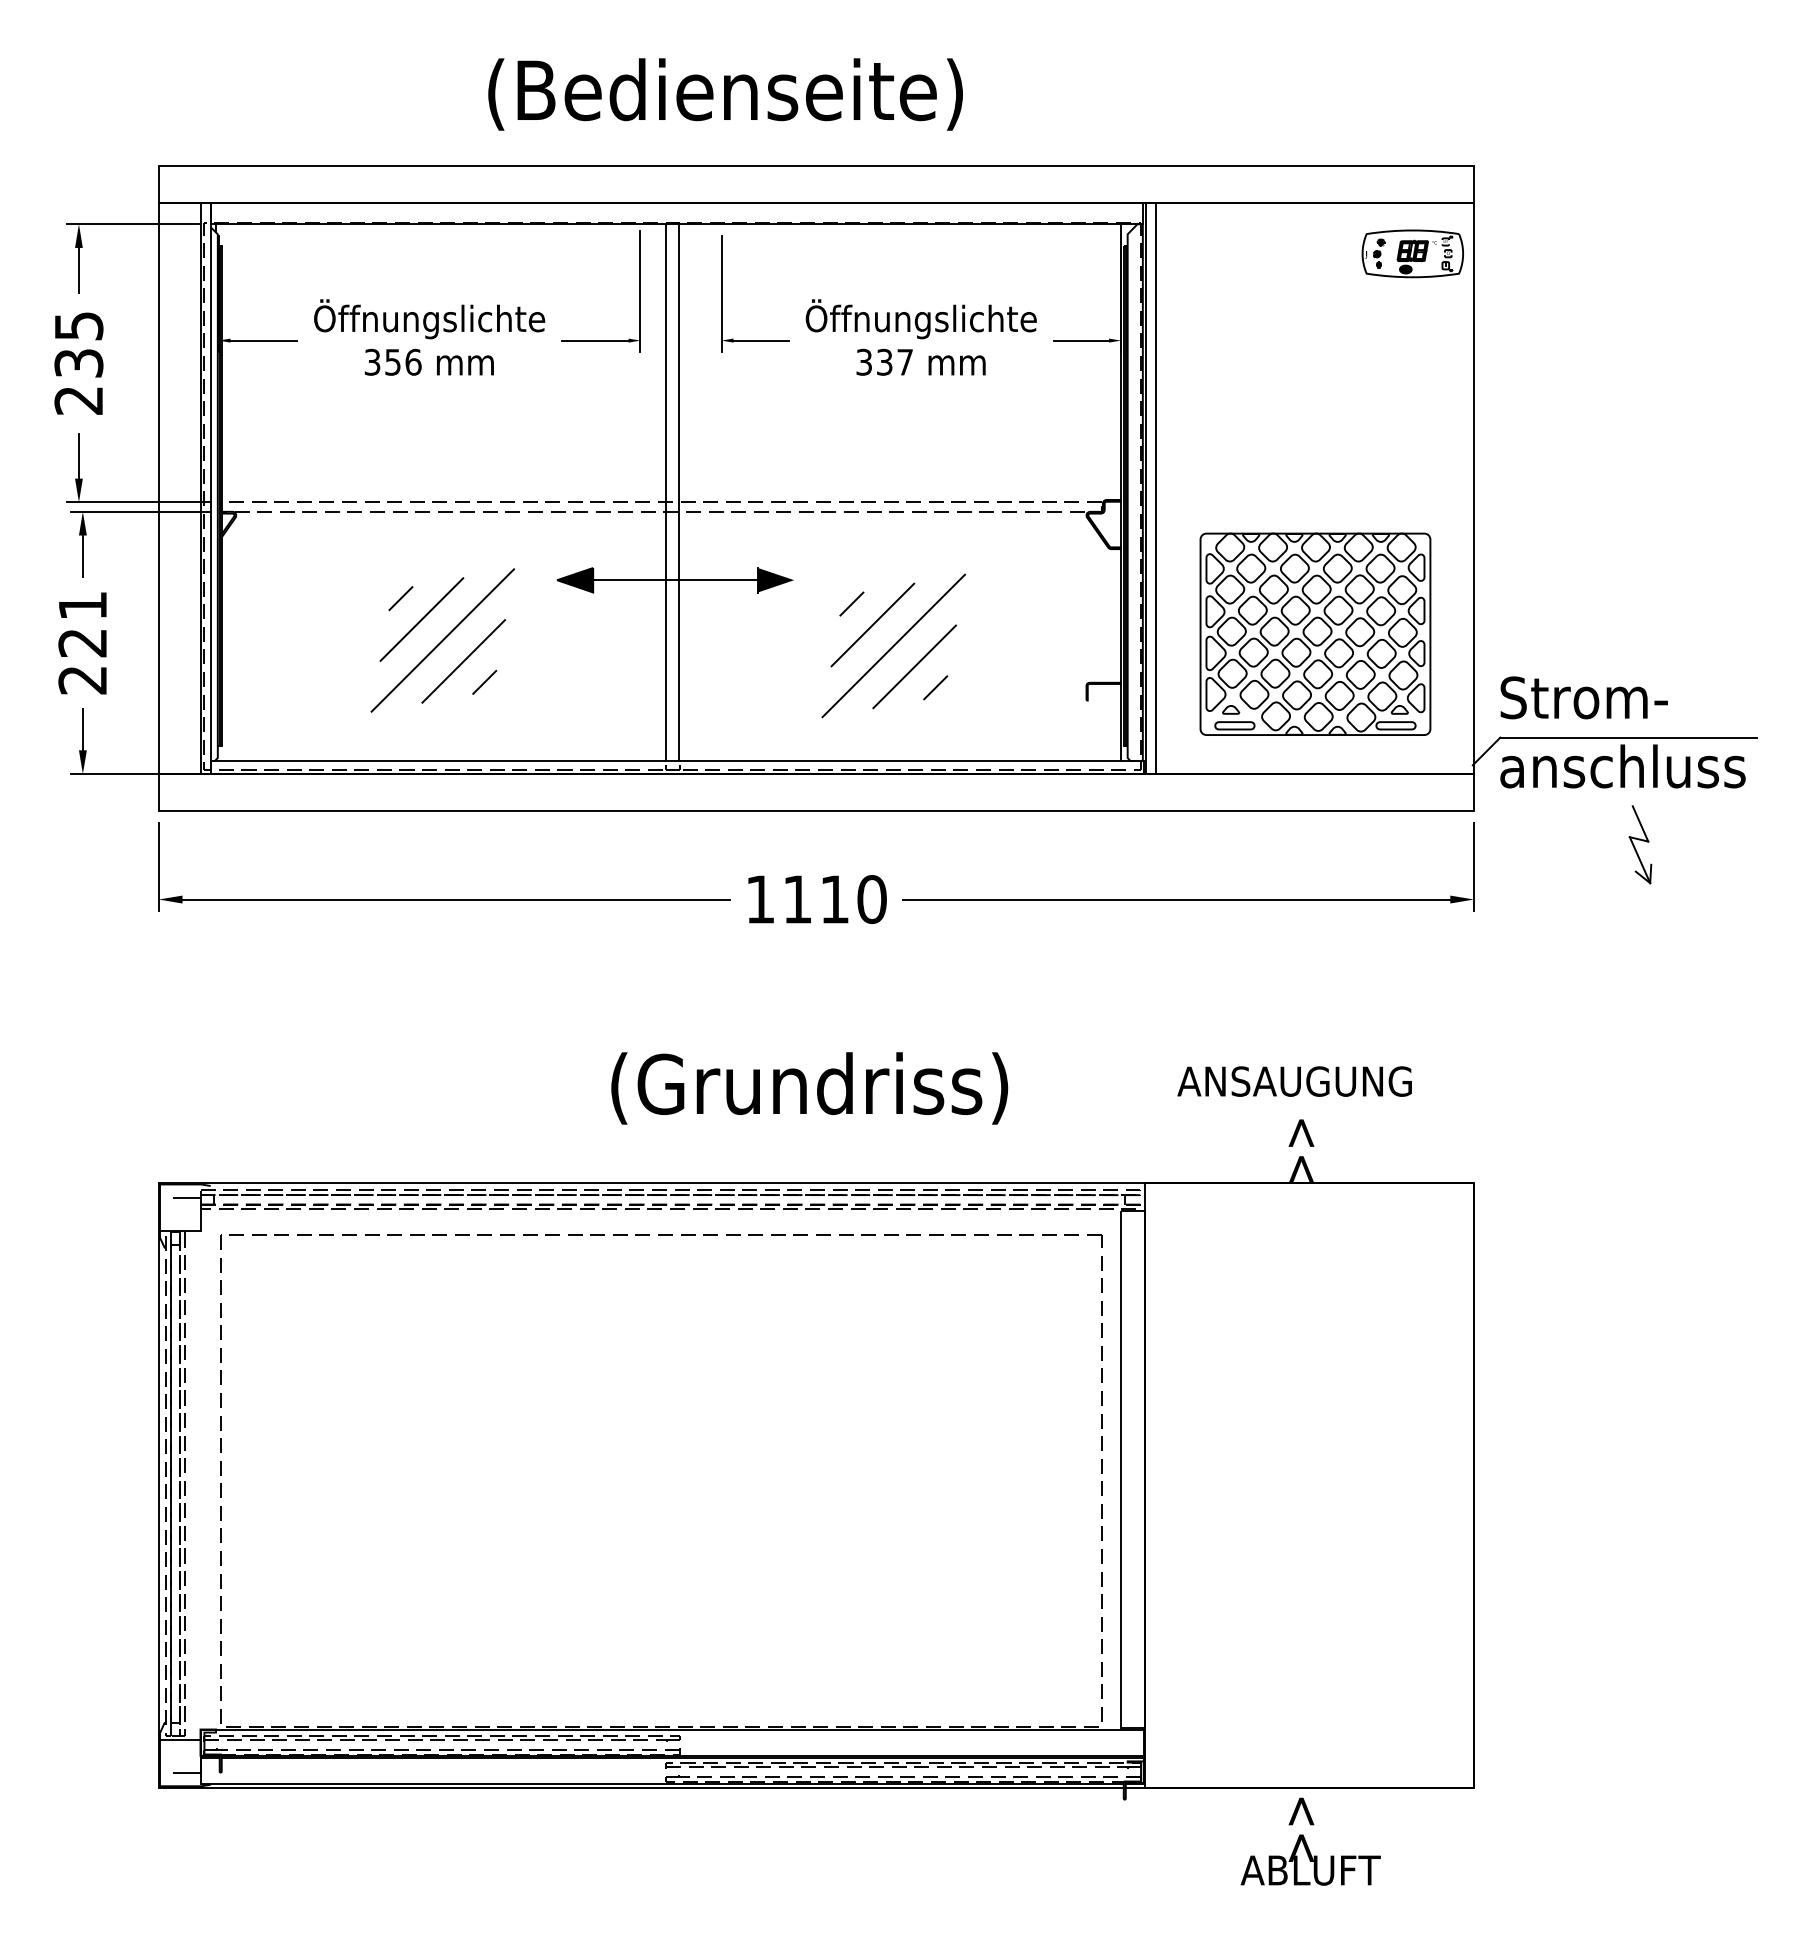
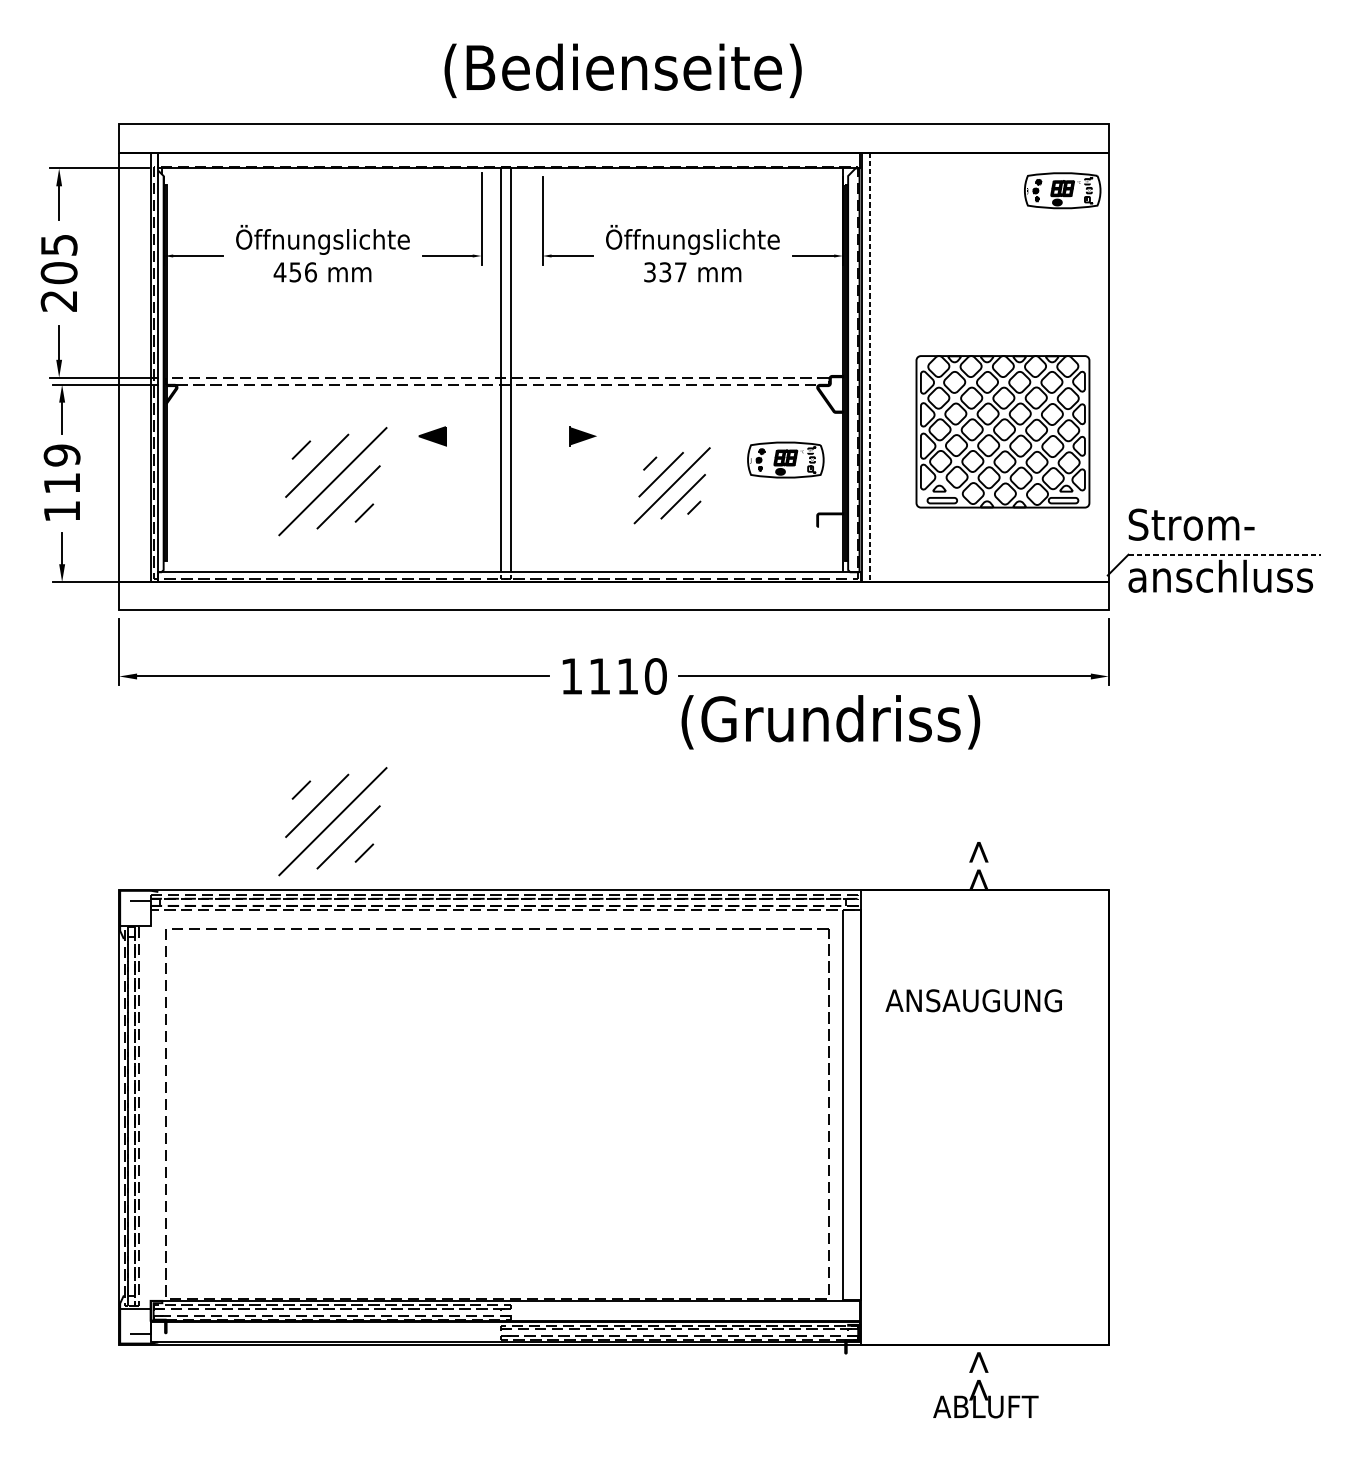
text: (725, 94) -> (623, 70), moved
text: (372, 361) -> (280, 271), 356 -> 456
text: (78, 362) -> (58, 272), 235 -> 205
line: (1156, 489) -> (869, 368), solid -> dashed
line: (675, 580) -> (507, 436), removed
part: (1044, 611) -> (785, 459), added
part: (1315, 633) -> (1002, 431), moved
text: (82, 642) -> (61, 483), 221 -> 119
part: (893, 645) -> (671, 485), size x0.7
line: (1628, 737) -> (1224, 554), solid -> dashed
part: (1640, 844) -> (1233, 635), removed
text: (1294, 1081) -> (973, 1000), moved
text: (809, 1088) -> (830, 722), moved
part: (442, 1092) -> (332, 821), added

